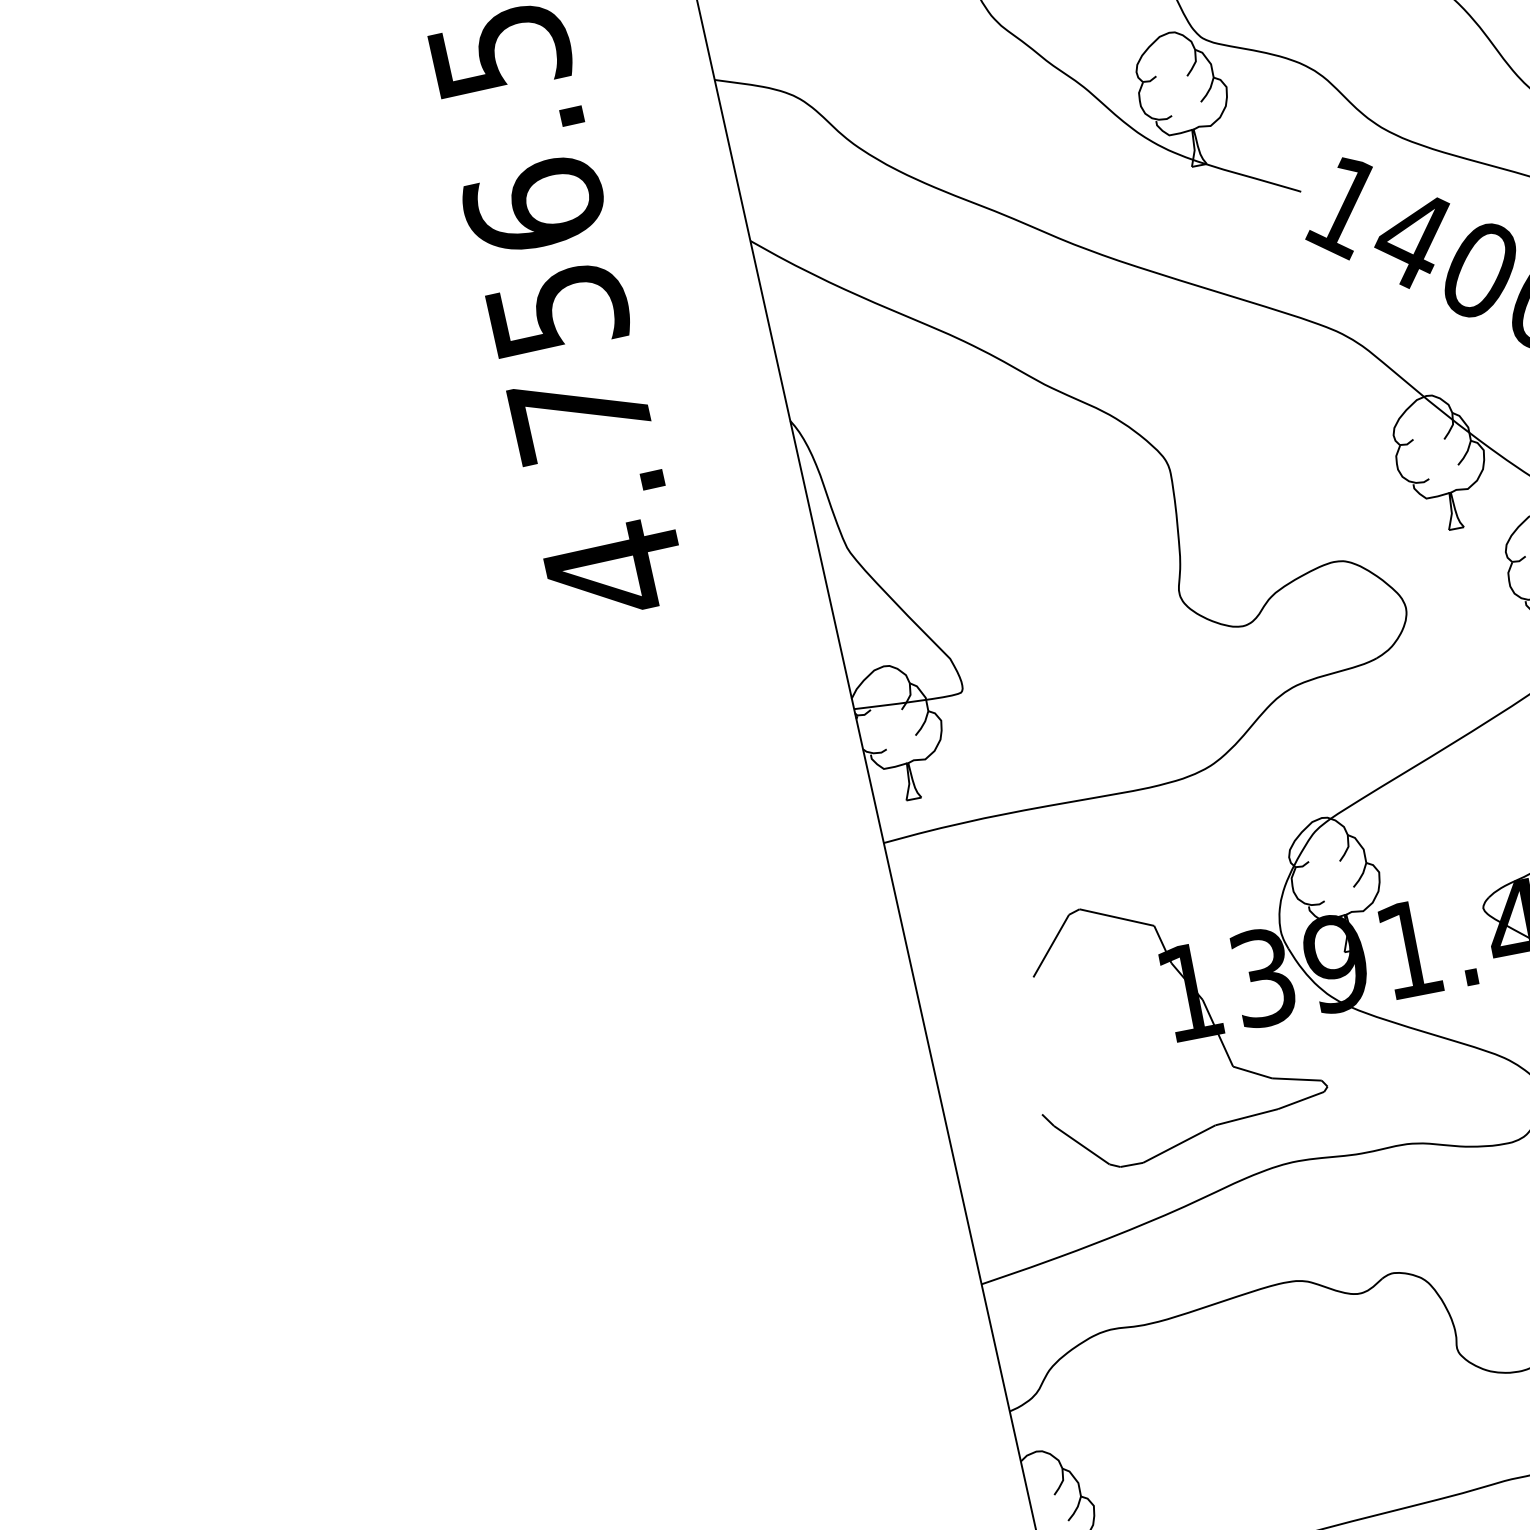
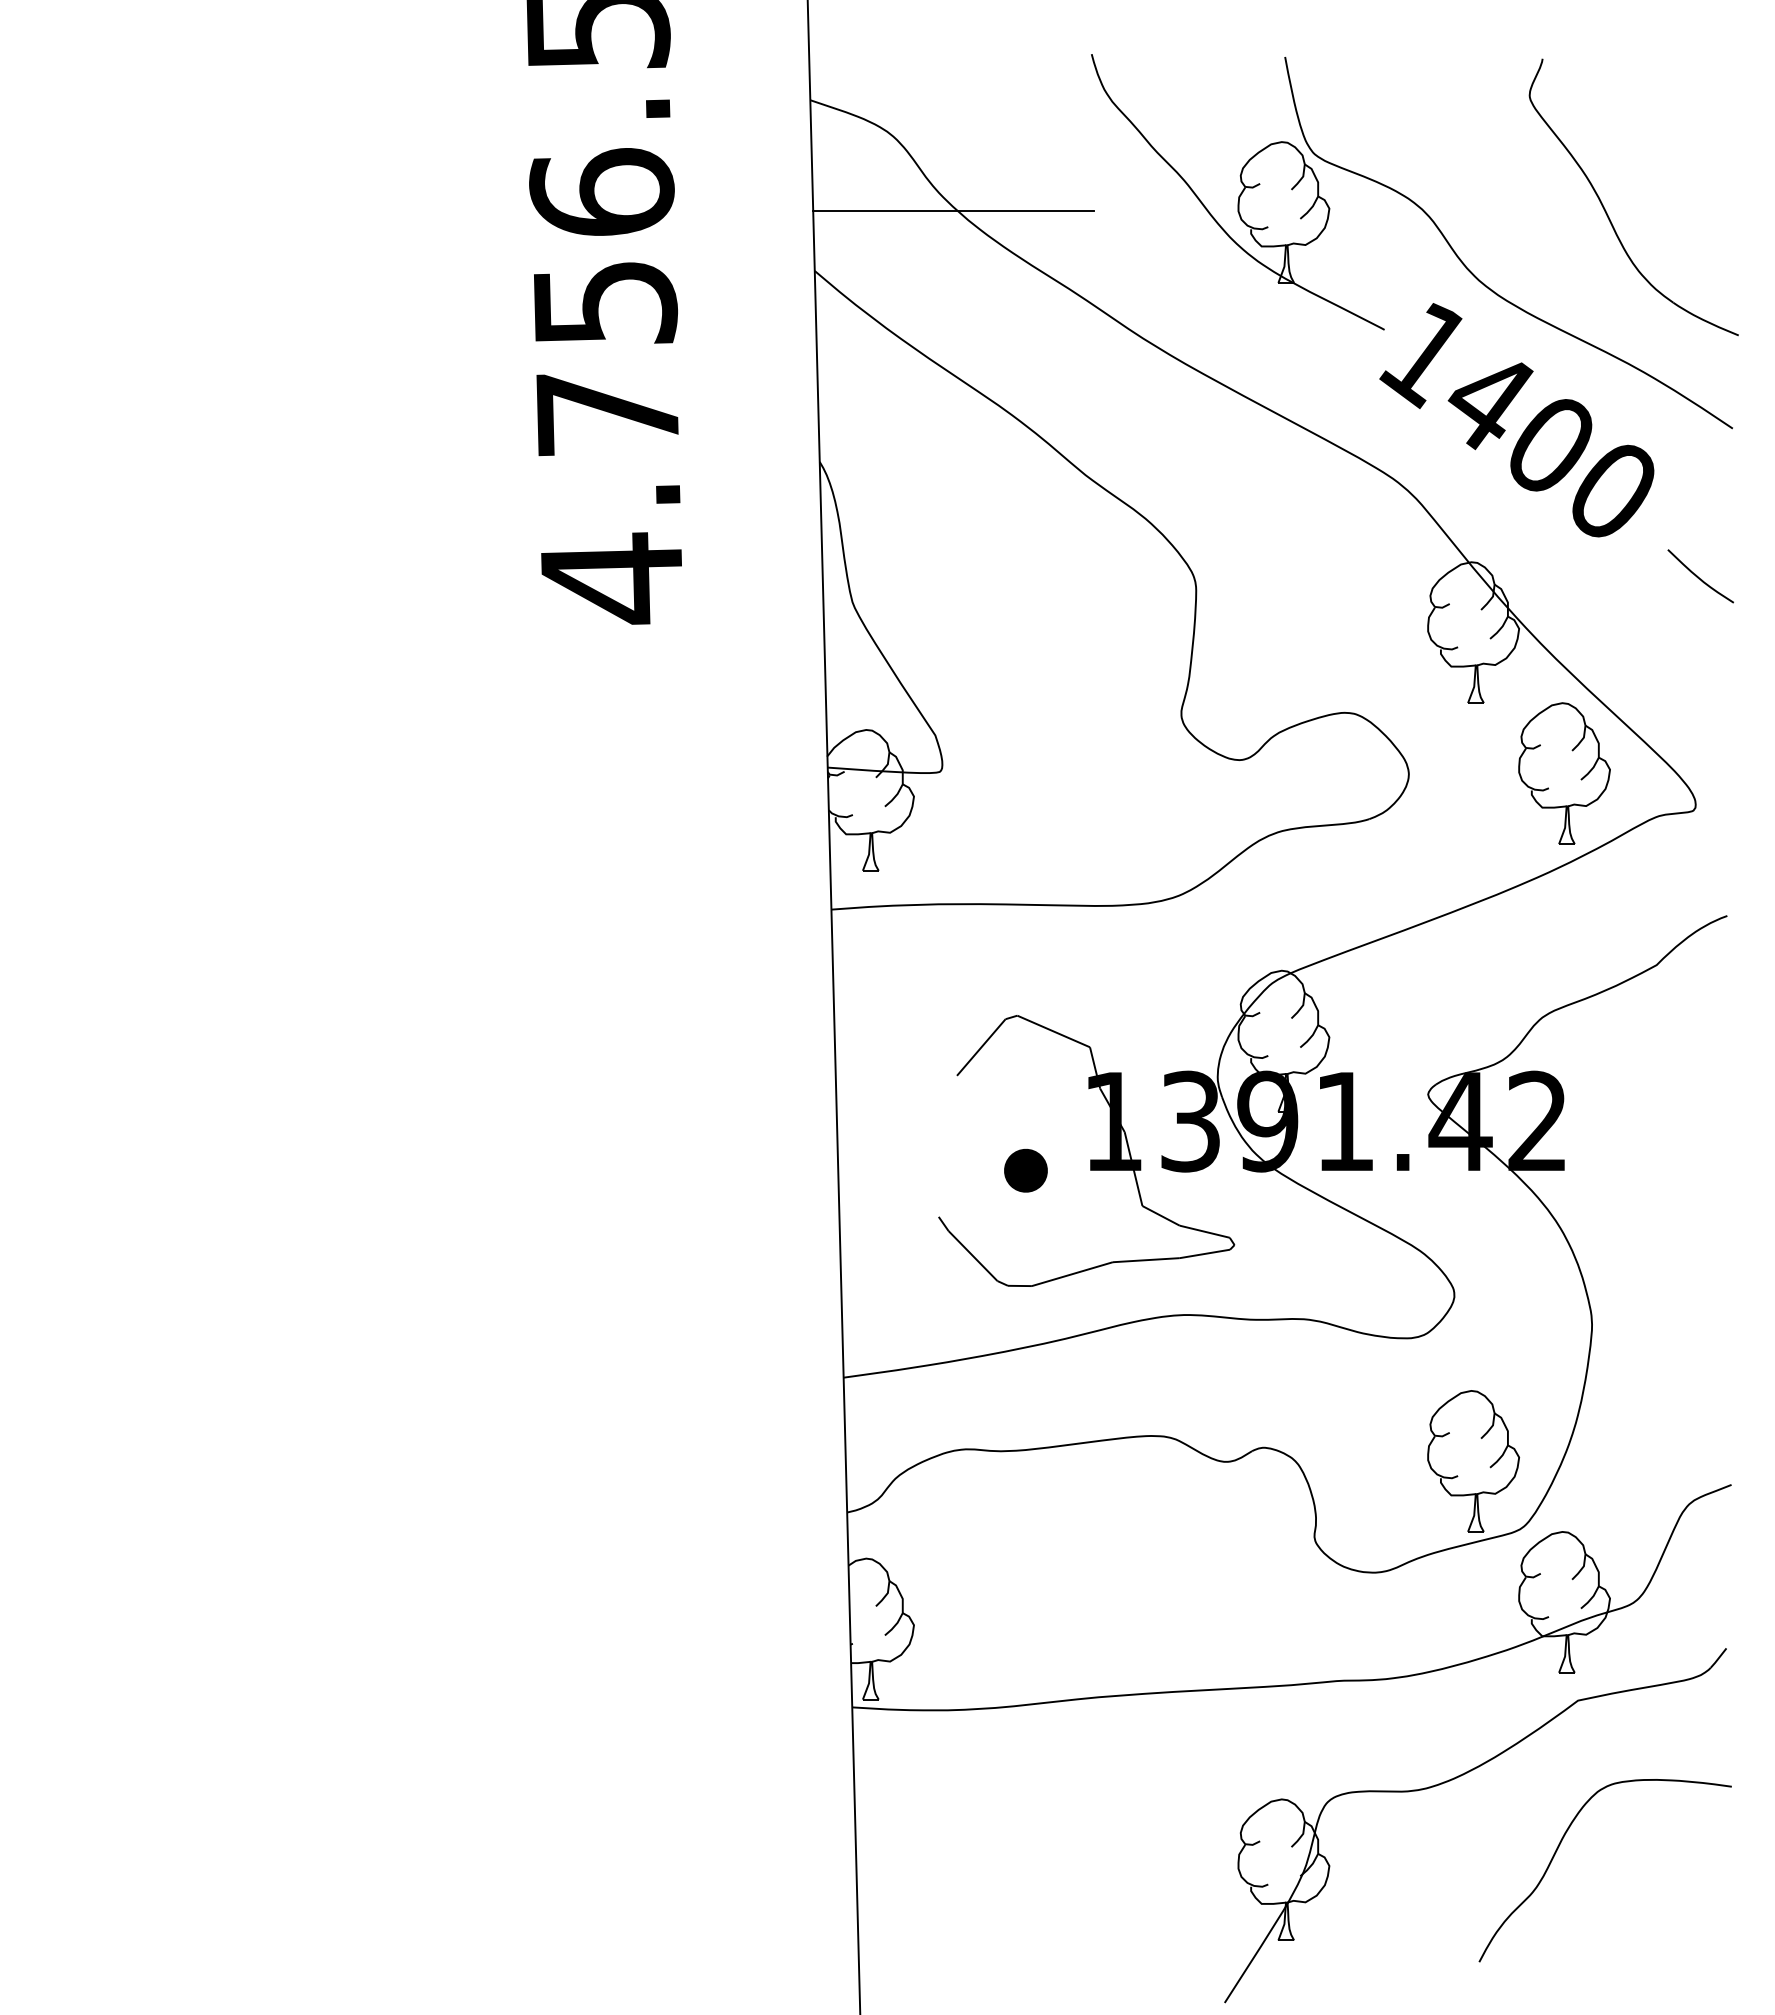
line: (870, 159) -> (953, 211), added
part: (1115, 1054) -> (1025, 1170), added

